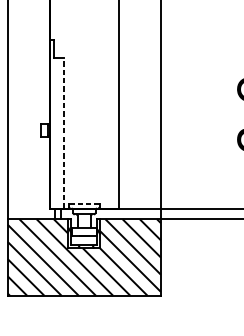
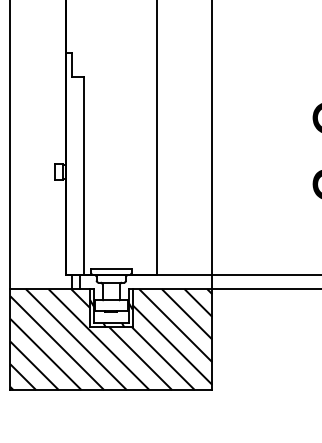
line: (63, 133) -> (84, 176), dashed -> solid
line: (84, 203) -> (111, 268), dashed -> solid

